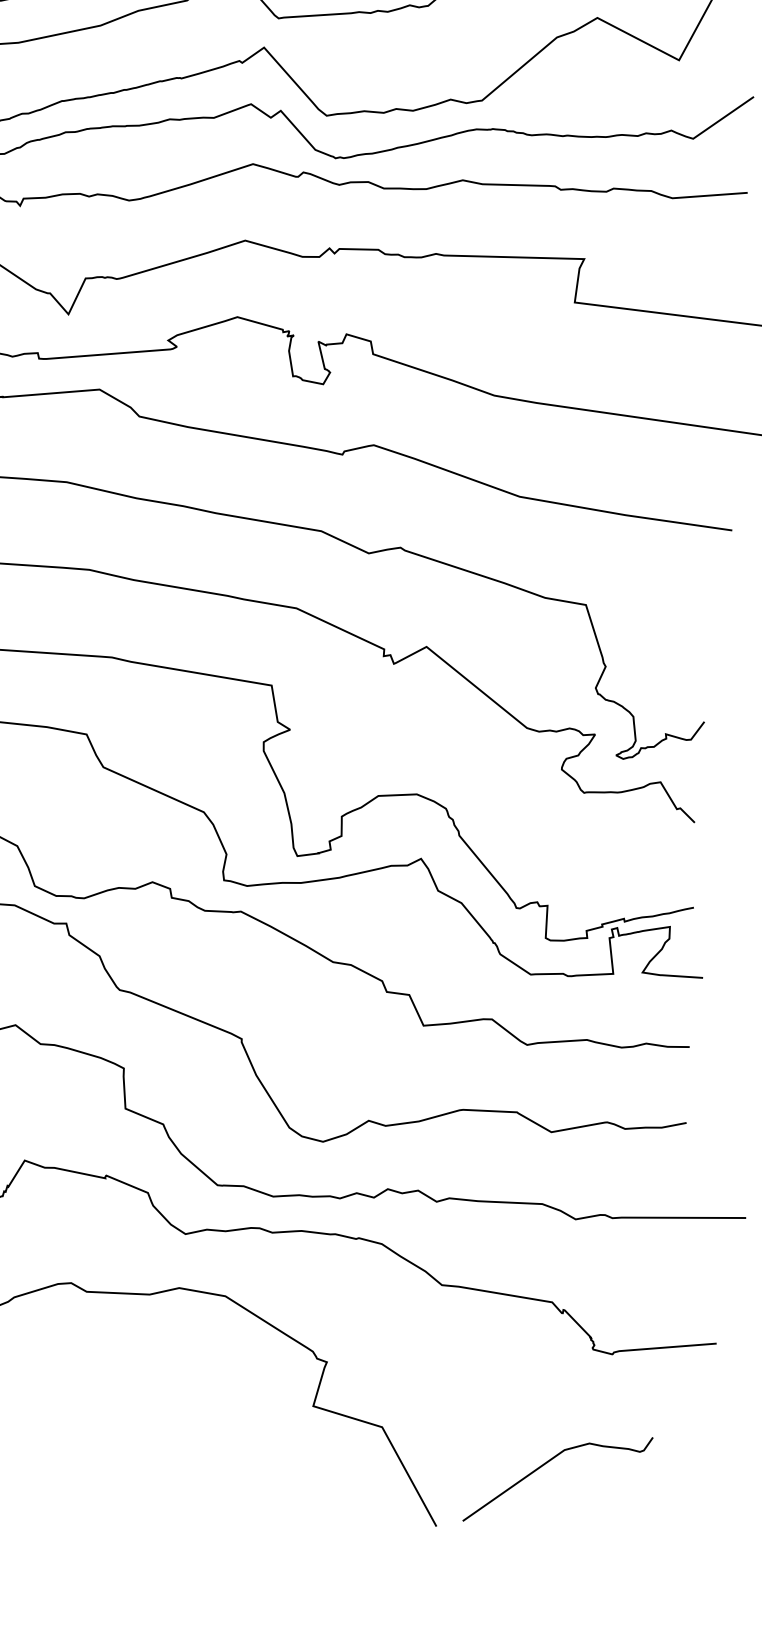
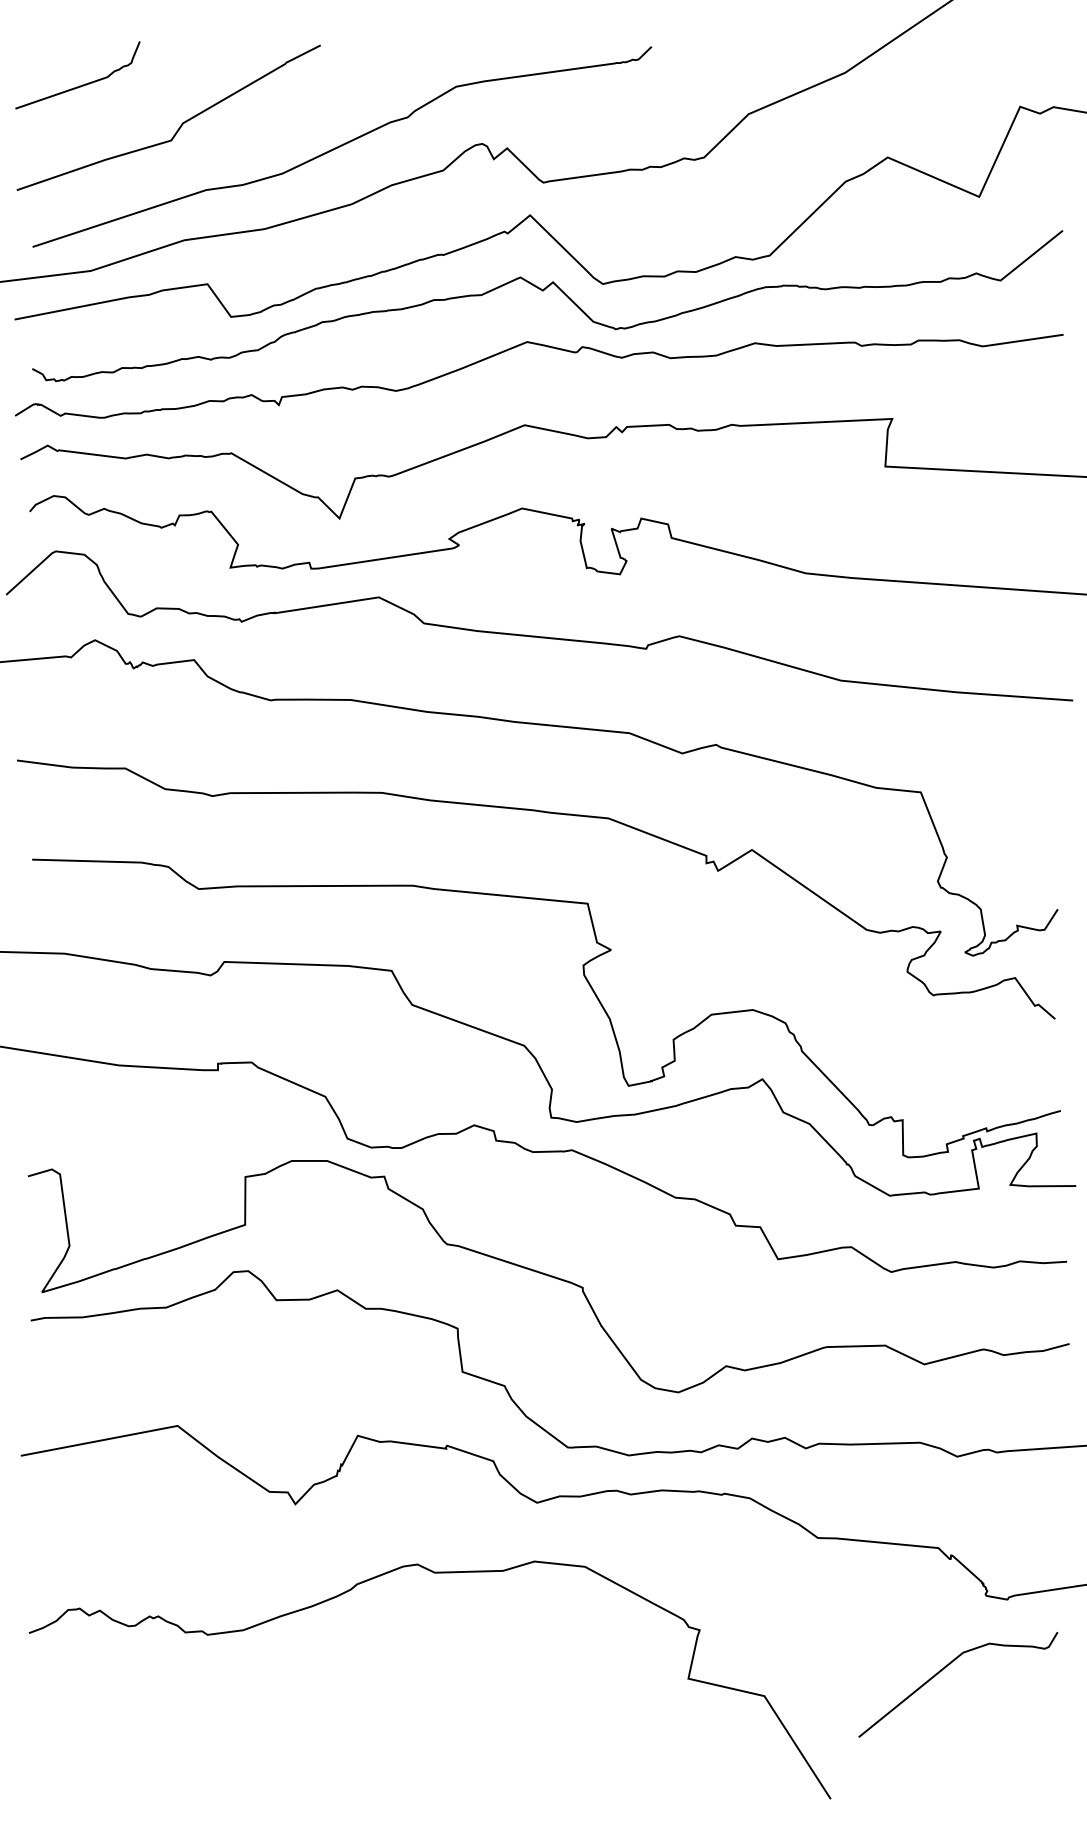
curve: (546, 1464) -> (944, 1669), moved

